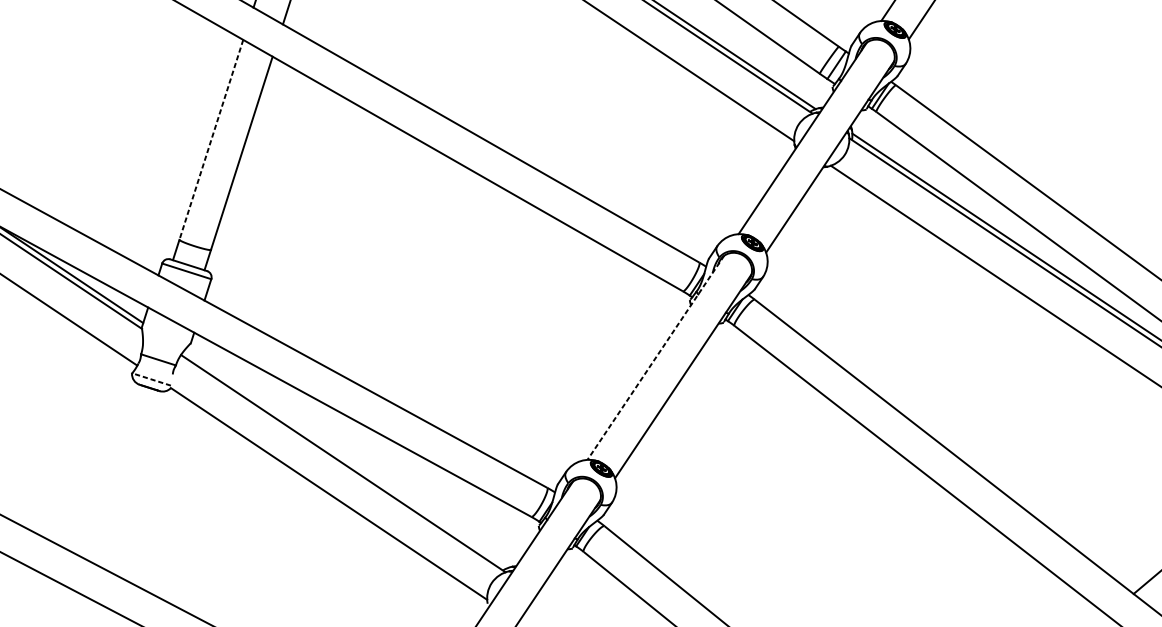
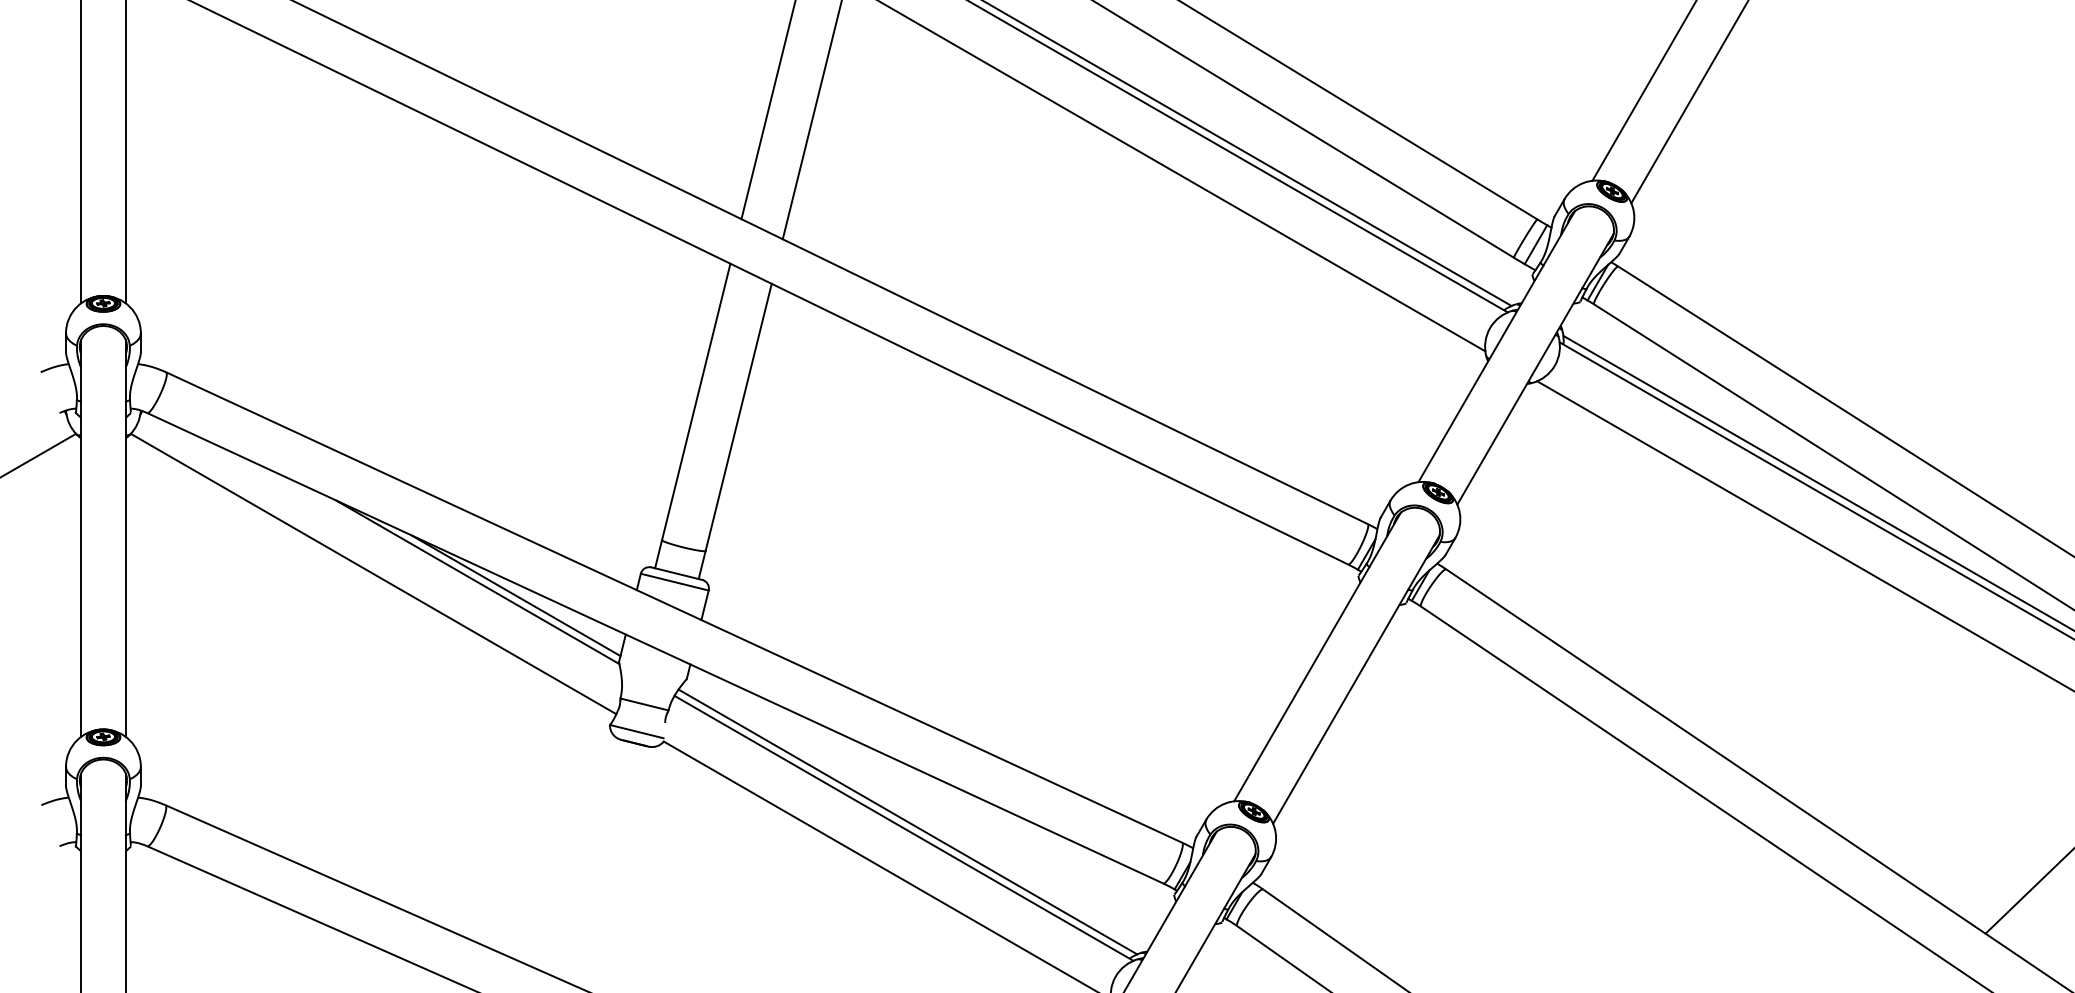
line: (211, 140) -> (696, 402), dashed -> solid
line: (655, 357) -> (1317, 656), dashed -> solid
line: (151, 379) -> (636, 731), dashed -> solid
line: (346, 458) -> (907, 821), added

